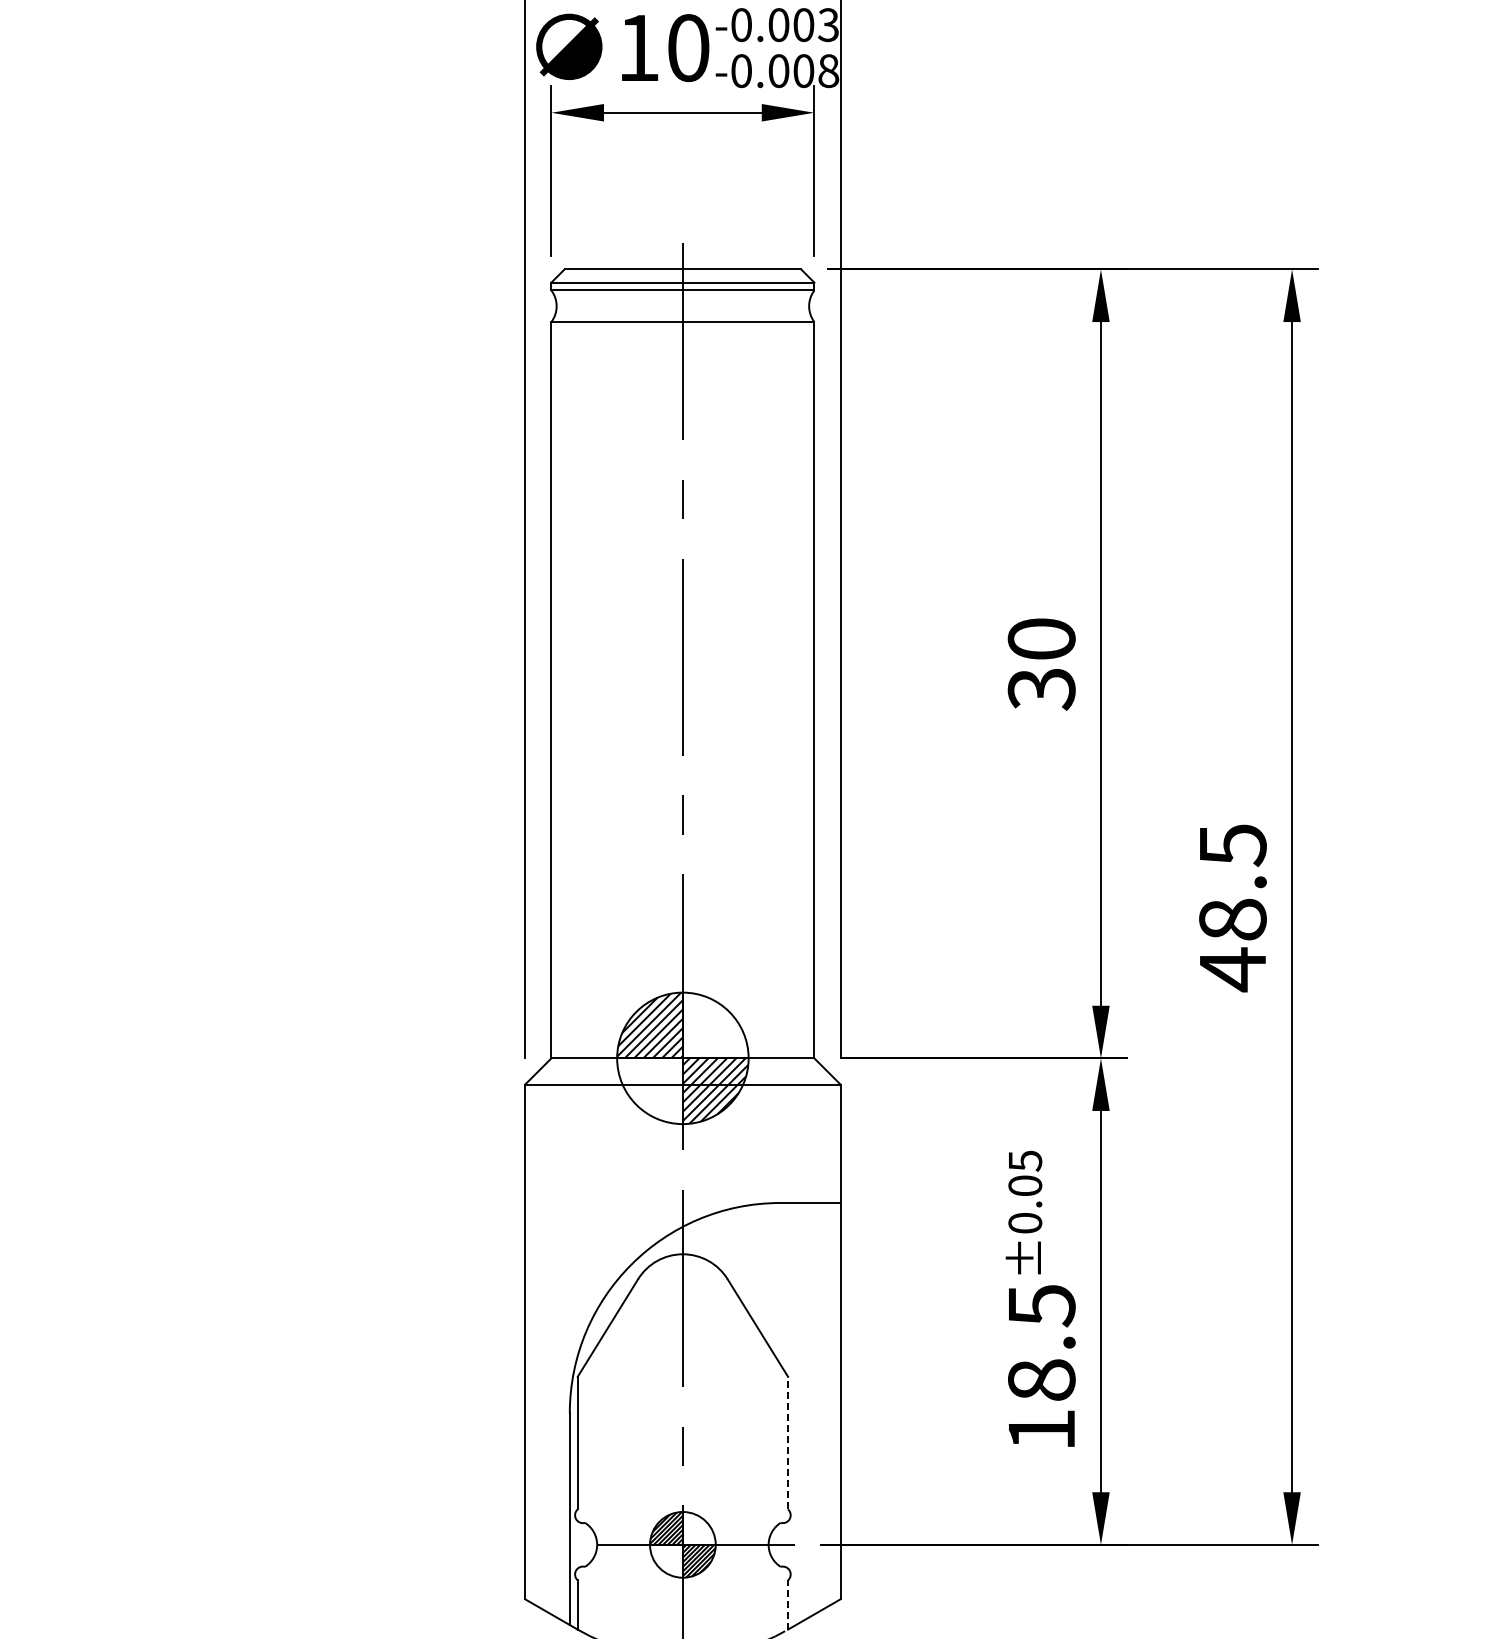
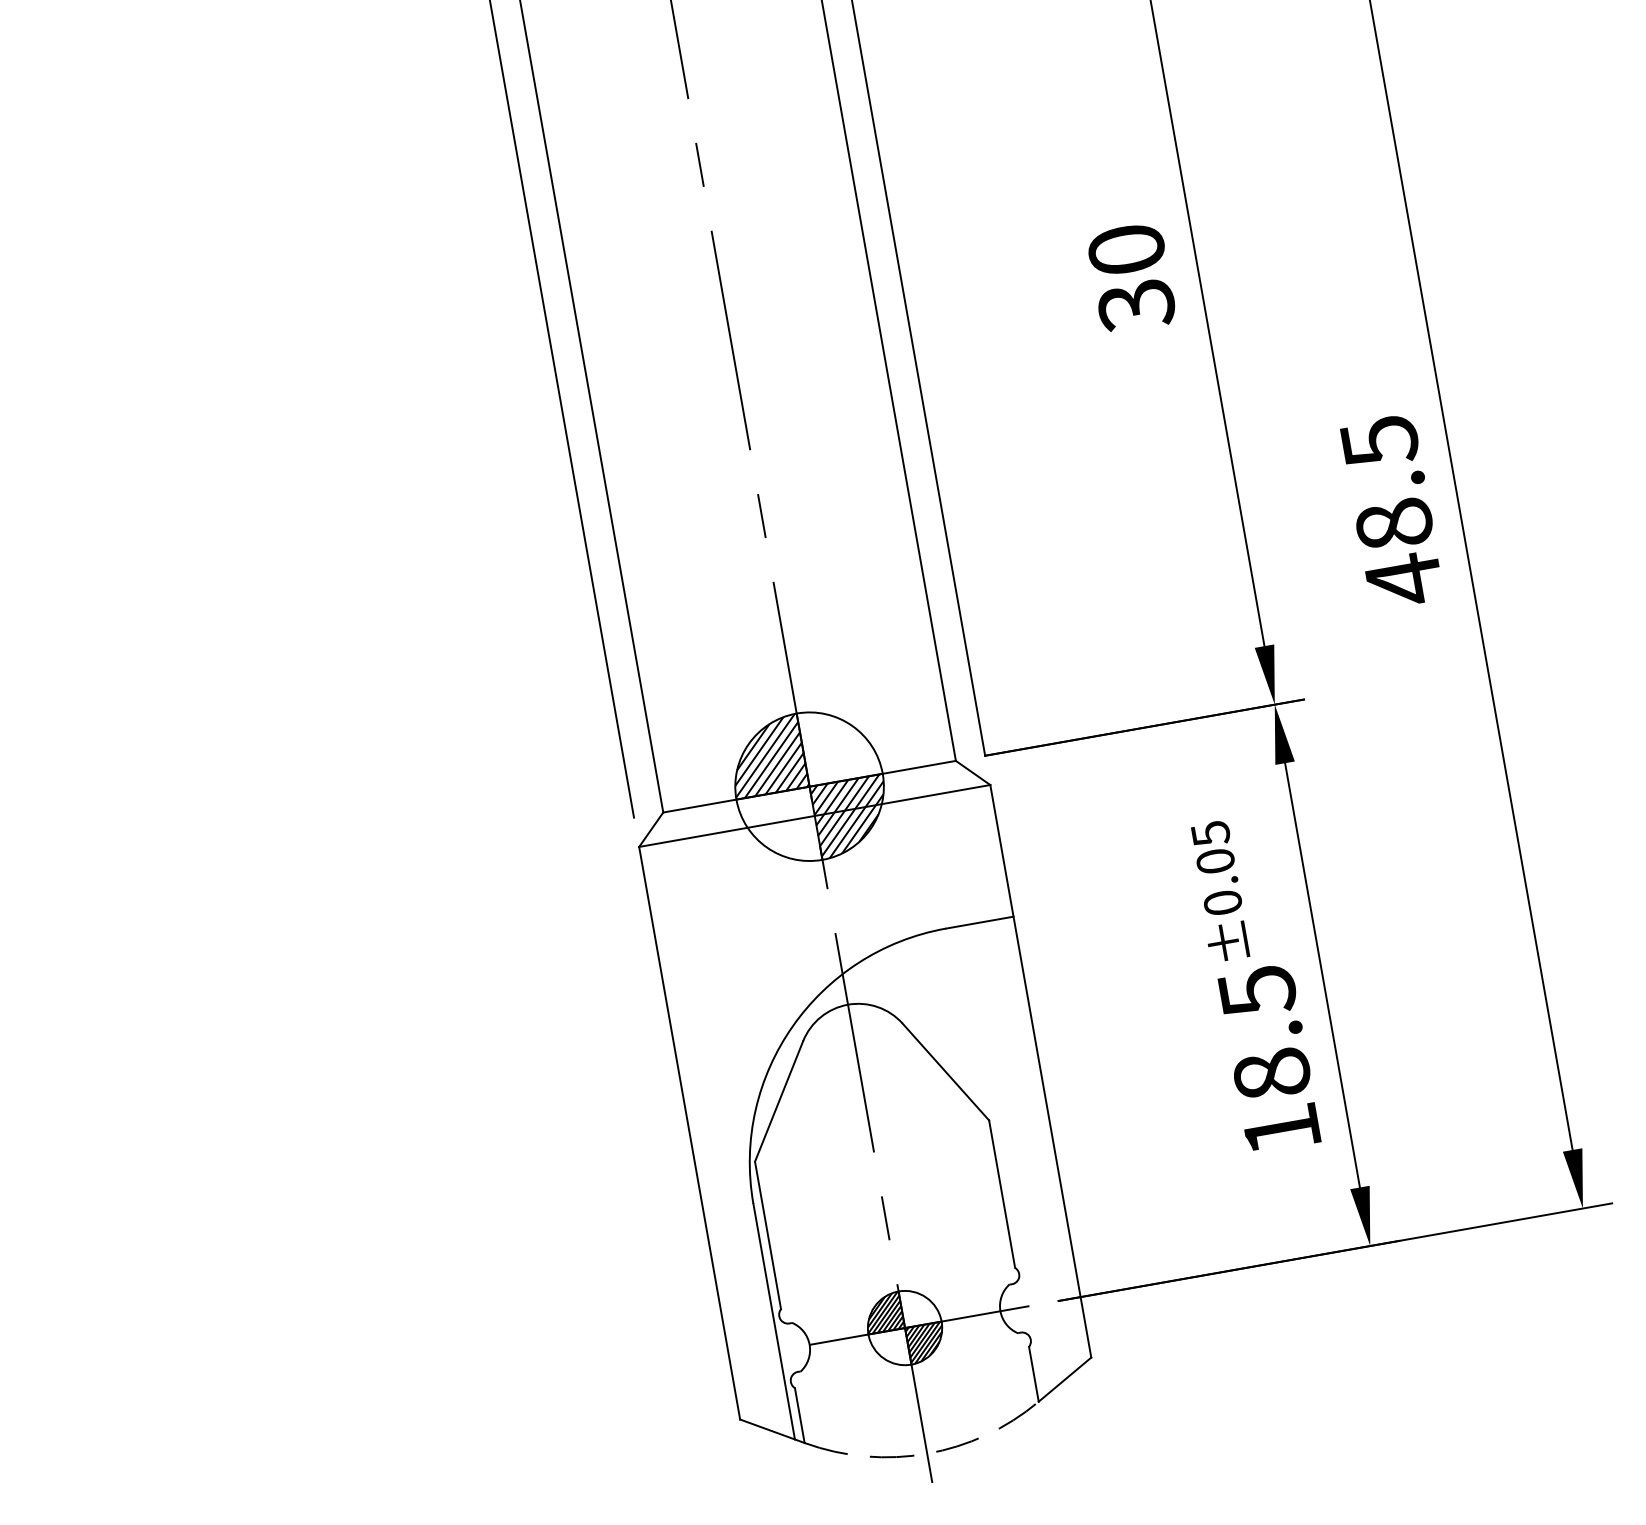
line: (788, 1442) -> (1002, 1193), dashed -> solid
line: (788, 1604) -> (1034, 1373), dashed -> solid

